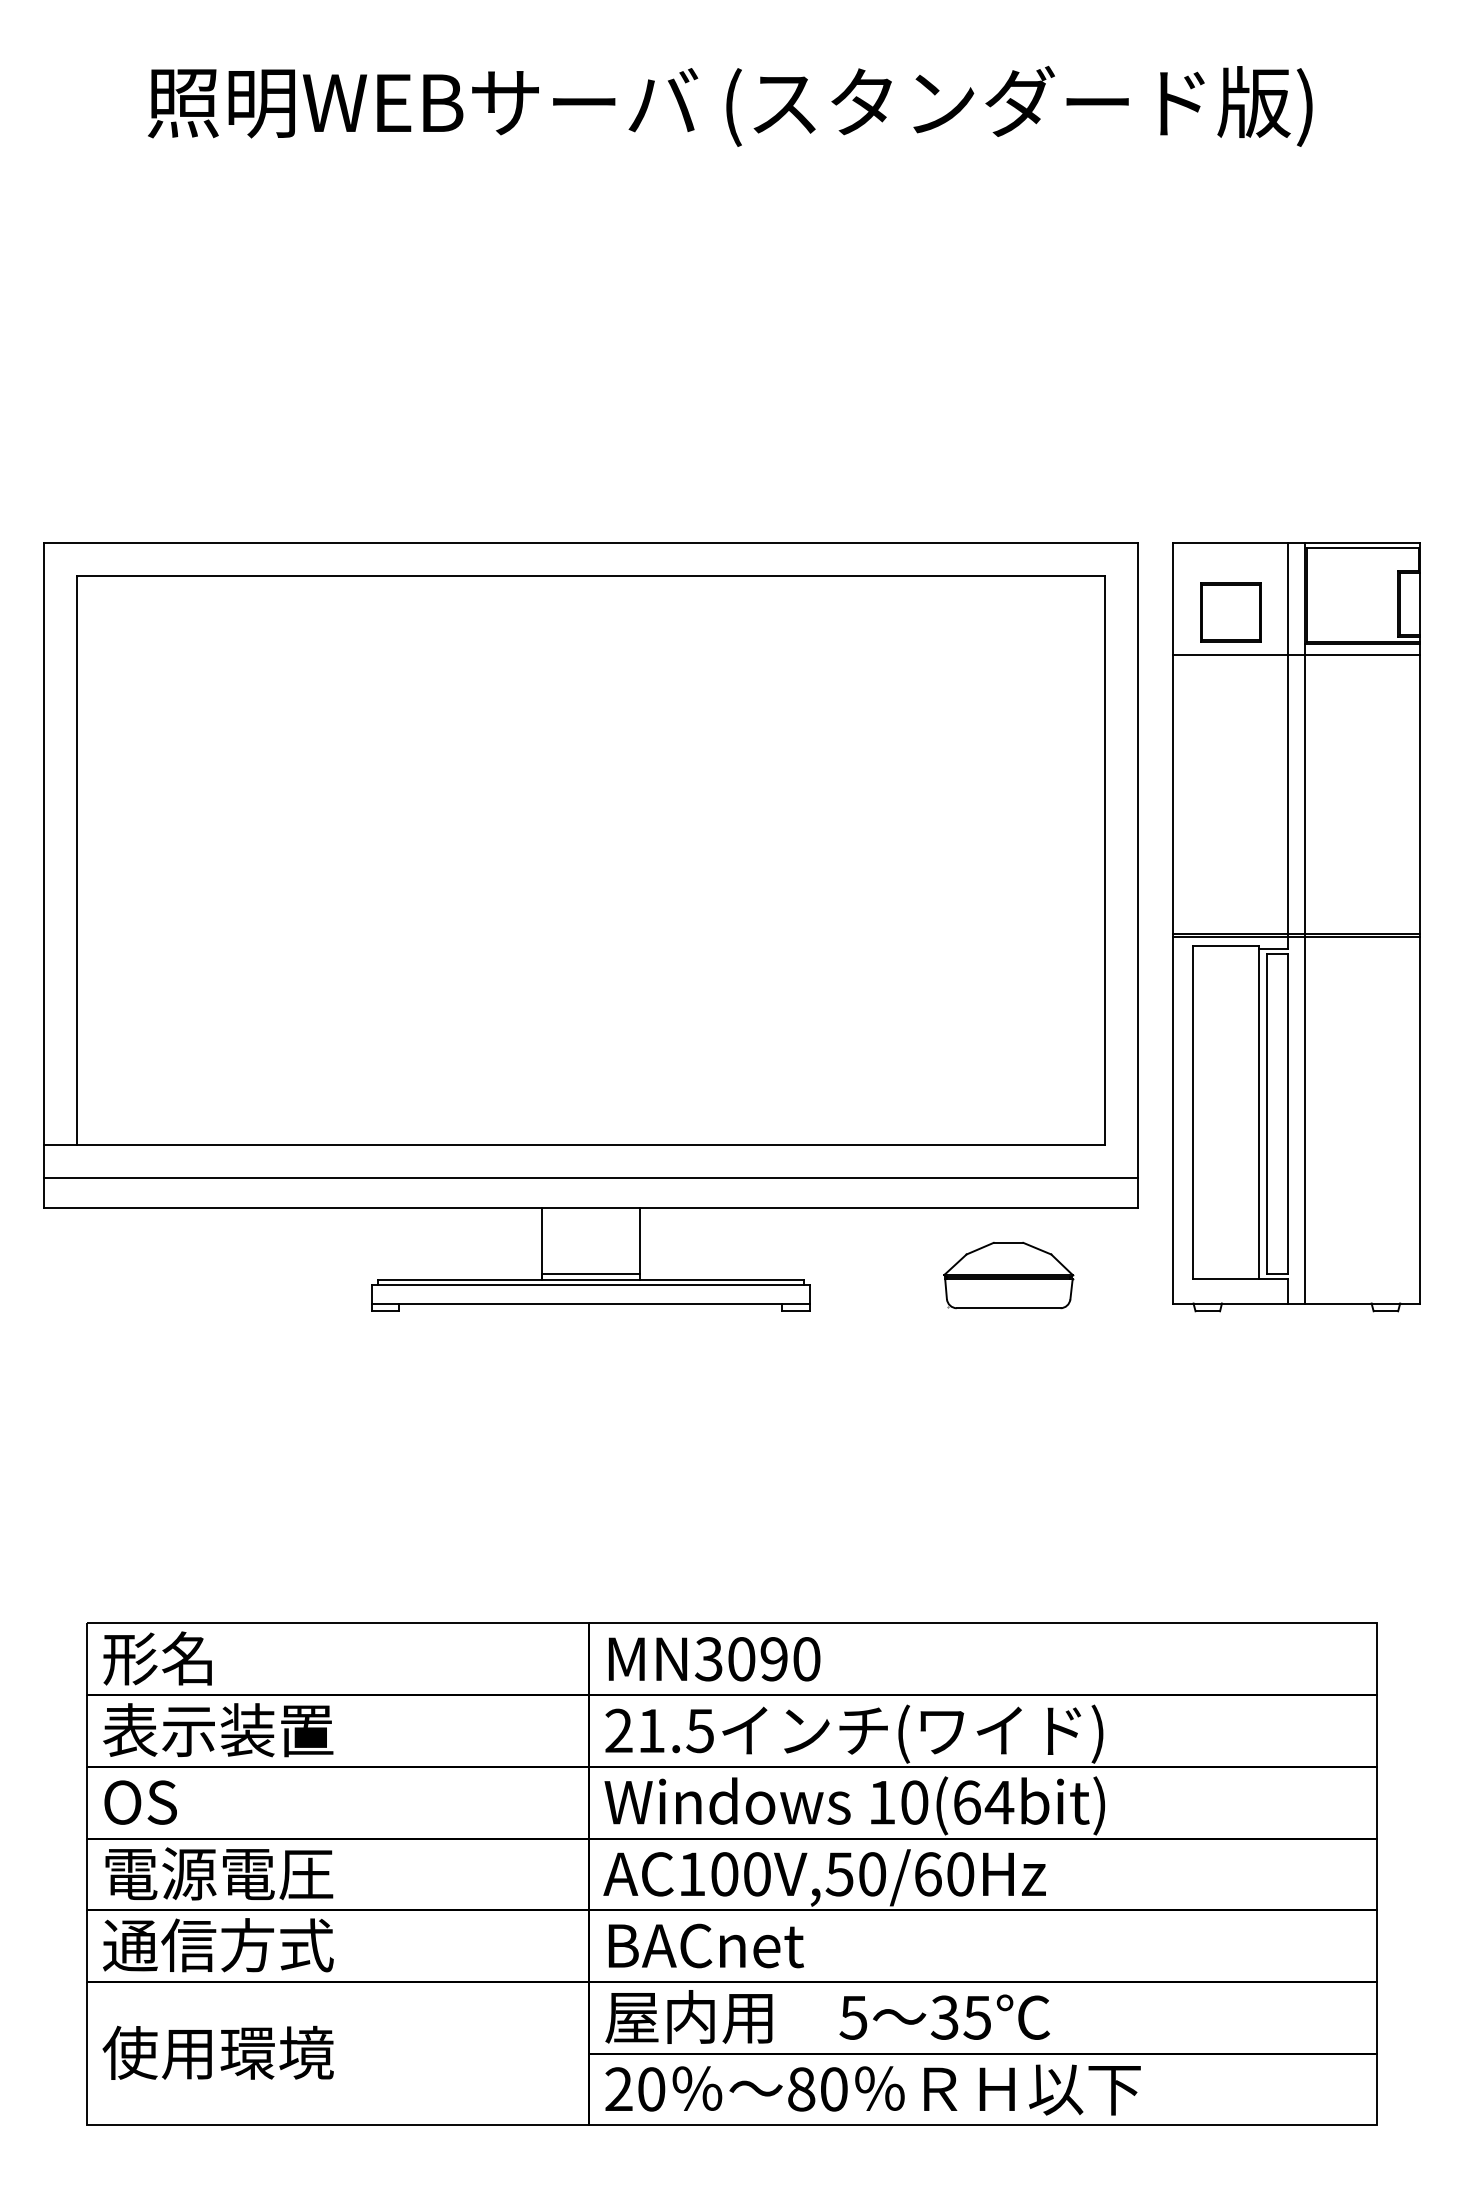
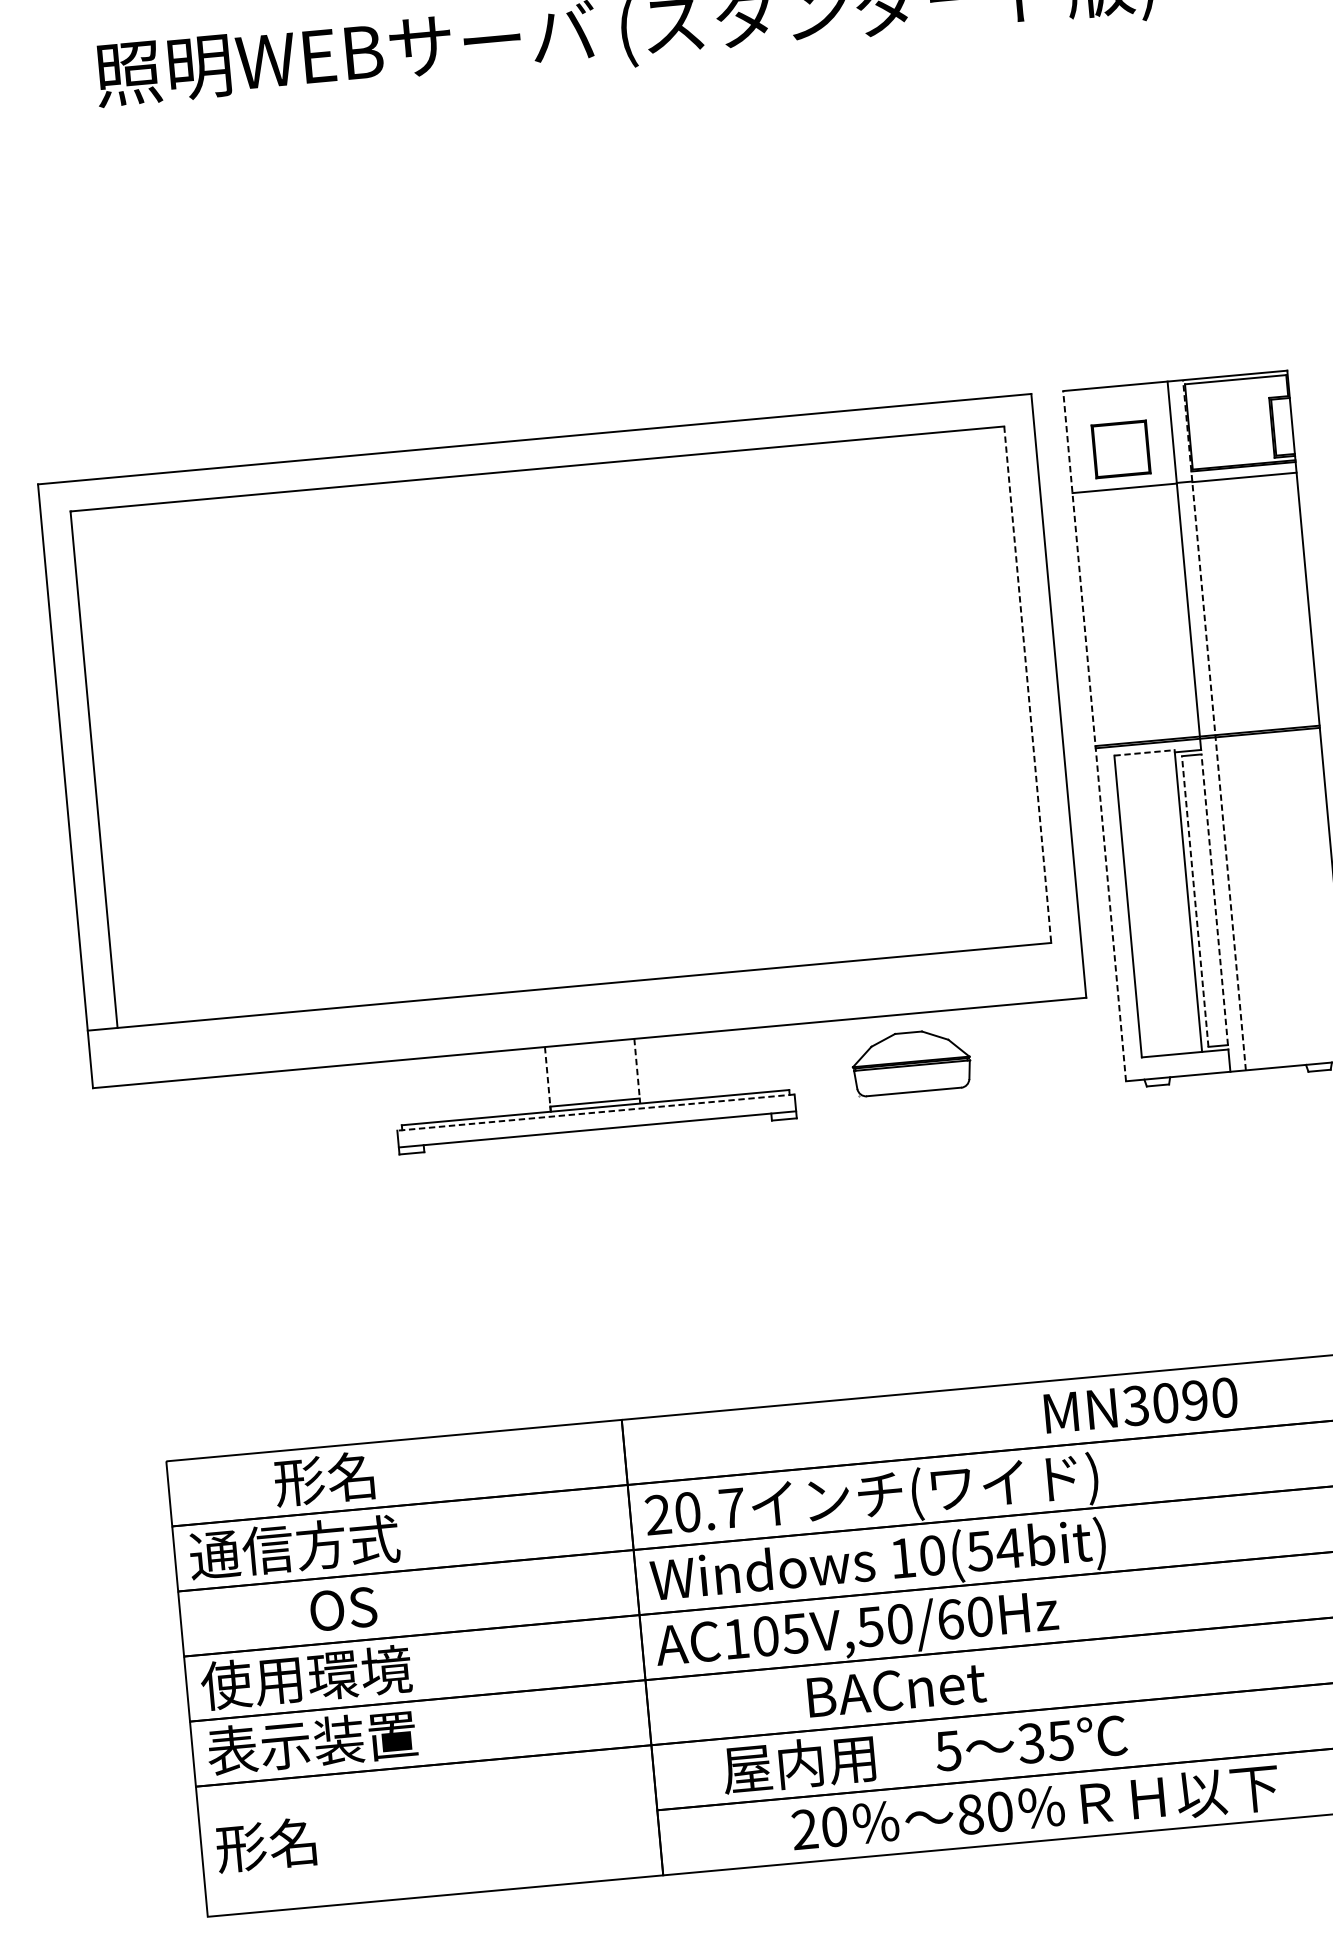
line: (1105, 860) -> (1027, 684), solid -> dashed
line: (1173, 922) -> (1094, 735), solid -> dashed
line: (1305, 922) -> (1214, 724), solid -> dashed
line: (1226, 946) -> (1144, 752), solid -> dashed
line: (1266, 1113) -> (1194, 901), solid -> dashed
line: (1288, 1113) -> (1214, 899), solid -> dashed
line: (590, 1177) -> (586, 1015), removed
line: (541, 1243) -> (547, 1078), solid -> dashed
line: (640, 1243) -> (637, 1070), solid -> dashed
part: (1008, 1275) -> (911, 1062), moved
line: (590, 1285) -> (595, 1113), solid -> dashed
text: (157, 1658) -> (324, 1479), moved
text: (714, 1659) -> (1141, 1405), moved
text: (218, 1730) -> (294, 1547), 表示装置 -> 通信方式
text: (676, 1730) -> (710, 1509), 21.5 -> 20.7
text: (140, 1802) -> (343, 1609), moved
text: (966, 1802) -> (979, 1551), 10(64bit) -> 10(54bit)
text: (217, 1873) -> (305, 1677), 電源電圧 -> 使用環境
text: (756, 1874) -> (794, 1633), AC100V,50/60Hz -> AC105V,50/60Hz
text: (218, 1945) -> (312, 1742), 通信方式 -> 表示装置
text: (705, 1945) -> (896, 1689), moved
text: (827, 2016) -> (924, 1752), moved
text: (217, 2052) -> (320, 1839), 使用環境 -> 形名
text: (872, 2089) -> (1035, 1808), moved

